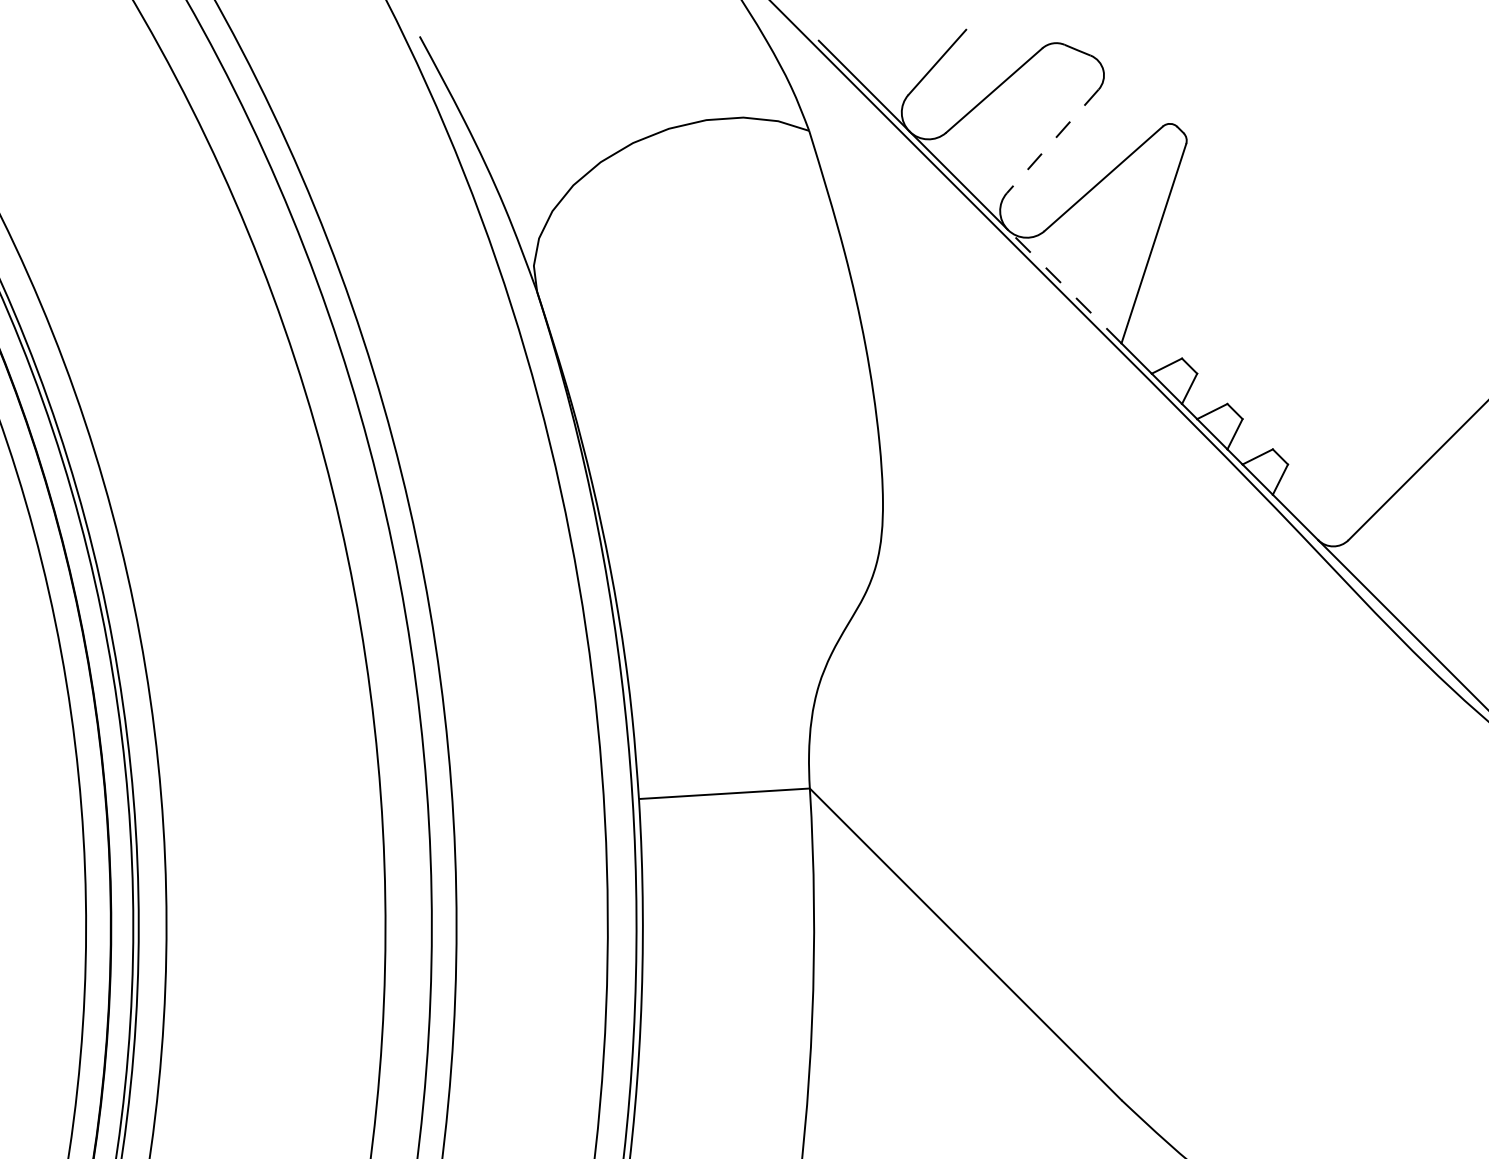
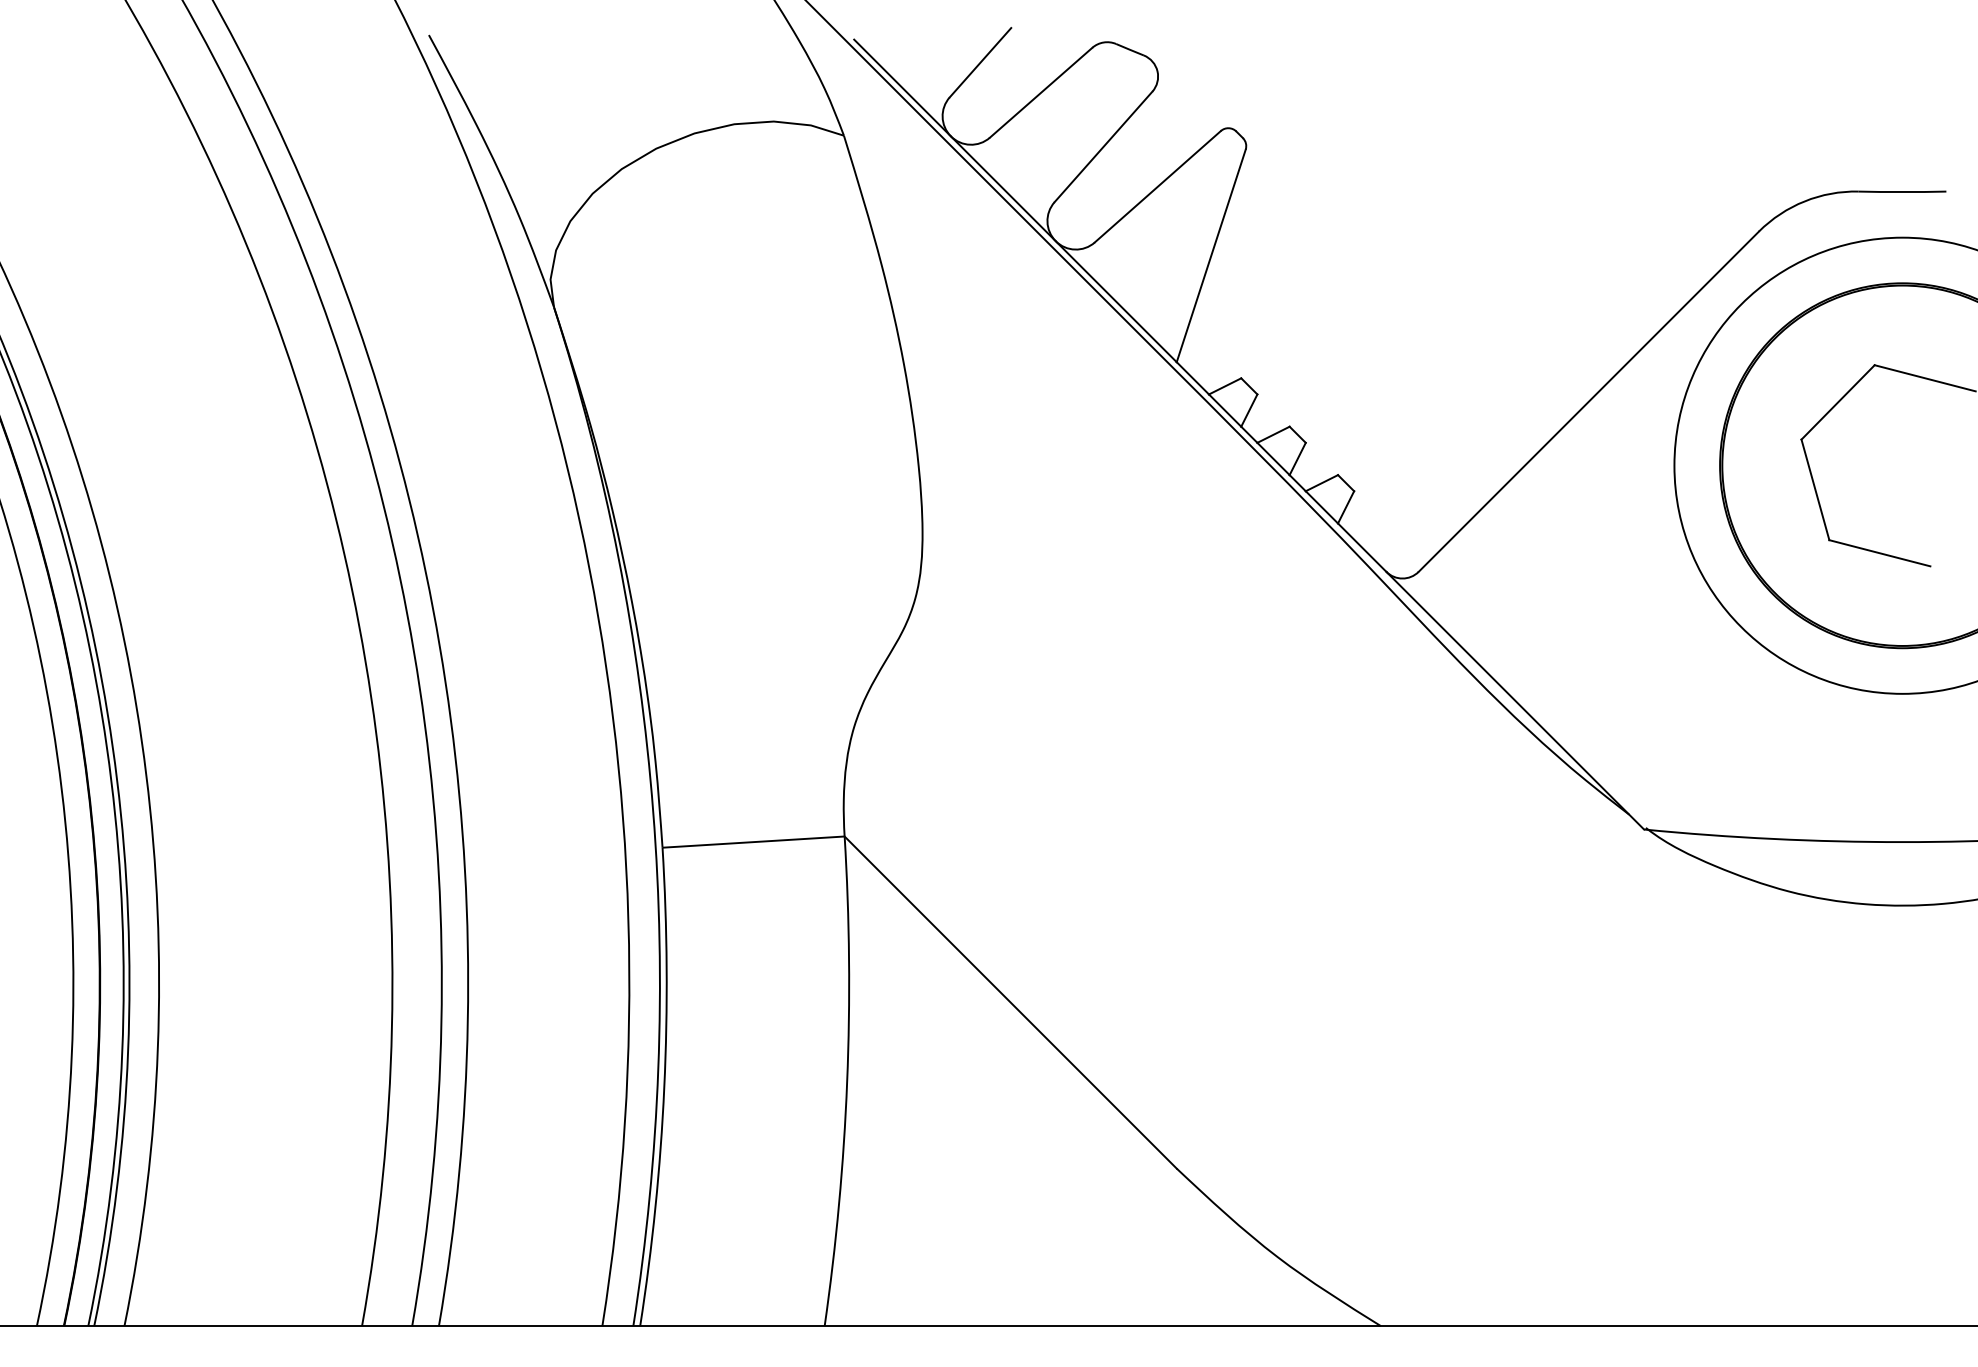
line: (1052, 141) -> (1103, 146), dashed -> solid
line: (1064, 286) -> (1116, 301), dashed -> solid

